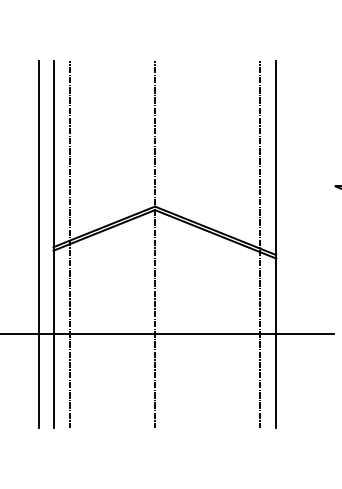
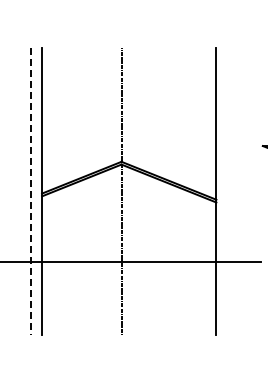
line: (69, 244) -> (54, 191), removed
line: (259, 244) -> (203, 191), removed
line: (38, 245) -> (30, 192), solid -> dashed

